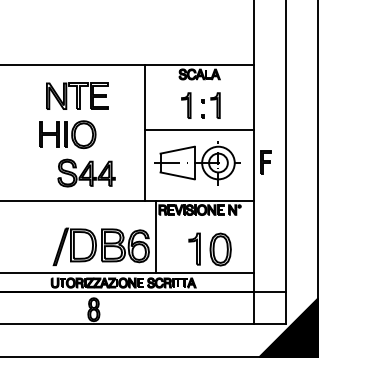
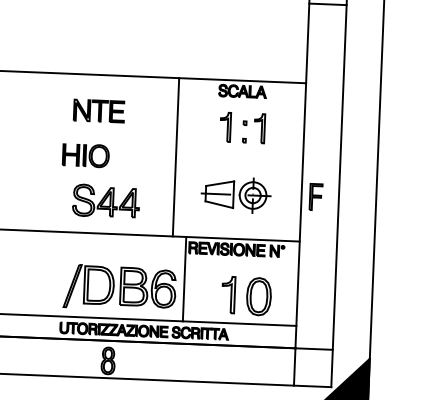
part: (77, 95) -> (99, 110), size x0.7
line: (198, 129) -> (238, 155), removed
part: (67, 134) -> (85, 155), size x0.7
part: (197, 163) -> (235, 195), size x0.7

